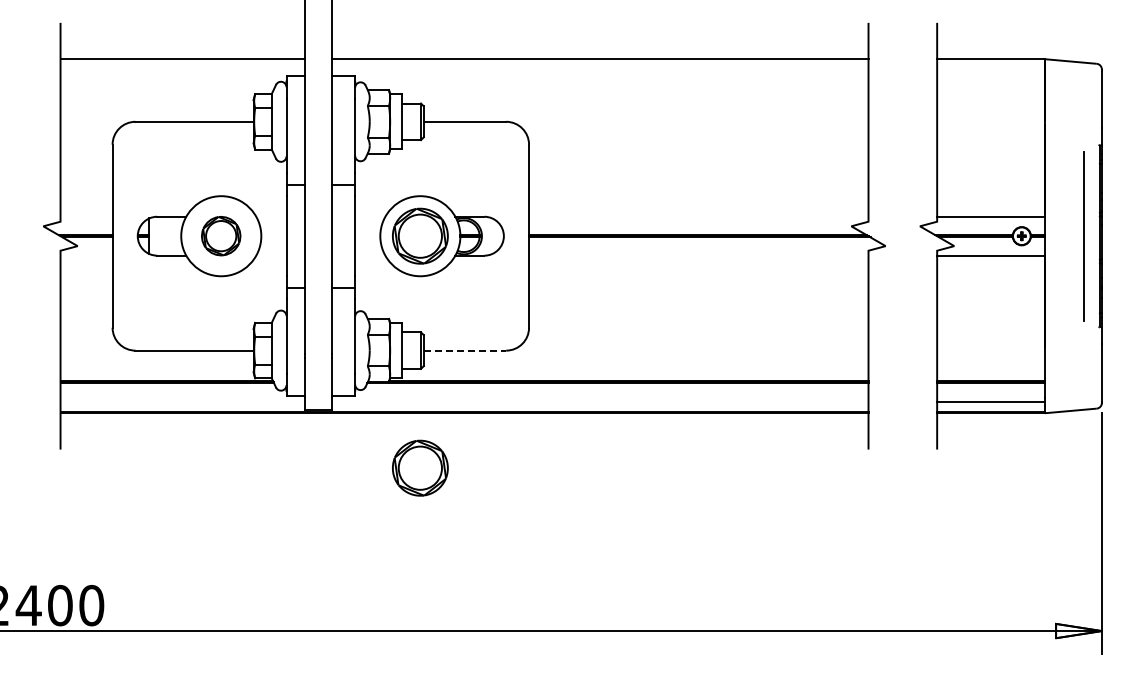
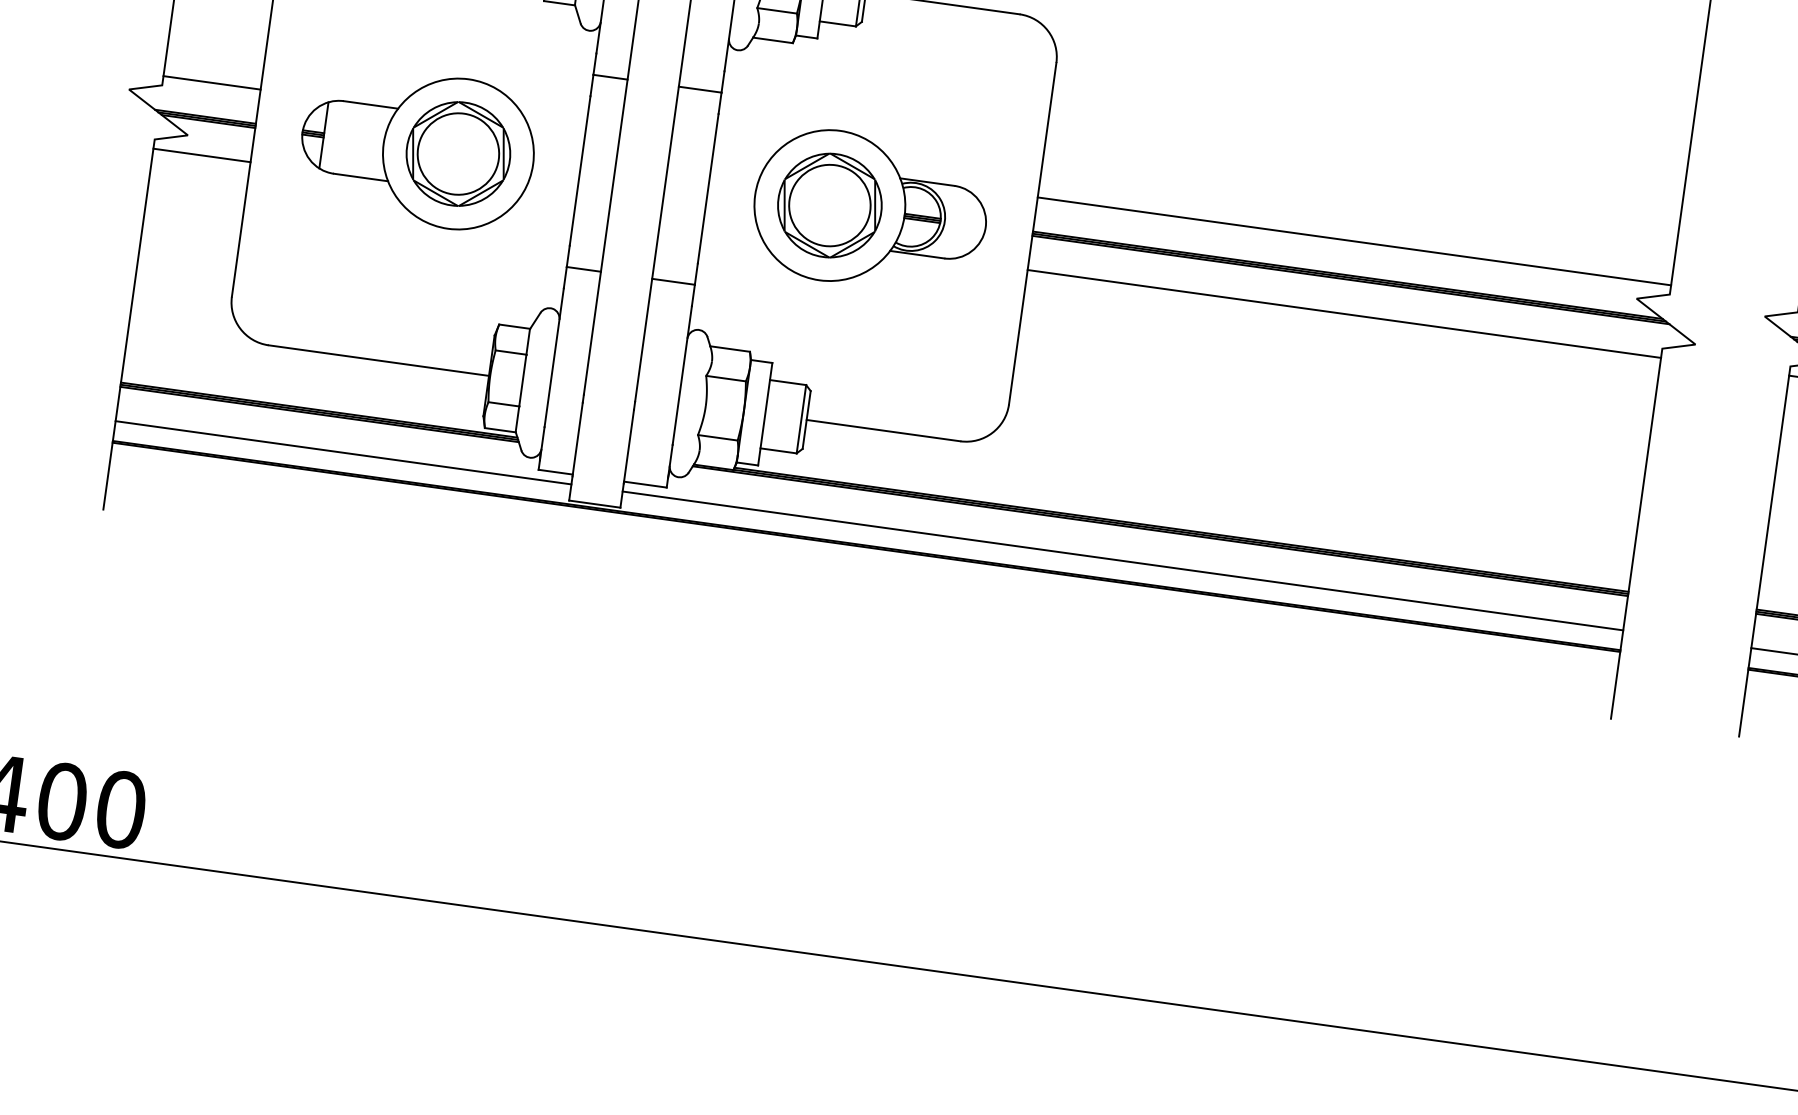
line: (86, 216) -> (212, 82), added
line: (698, 216) -> (1353, 240), added
part: (220, 235) -> (457, 152), size x1.43
line: (86, 255) -> (201, 155), added
line: (698, 255) -> (1343, 313), added
line: (465, 350) -> (884, 430), dashed -> solid
line: (182, 401) -> (343, 452), added
line: (600, 401) -> (1123, 560), added
part: (420, 467) -> (770, 637), removed

